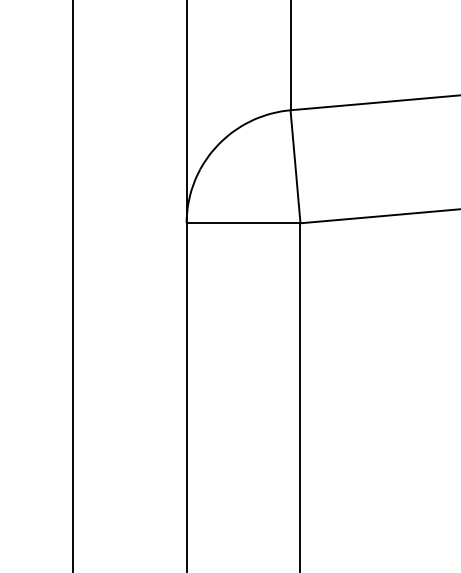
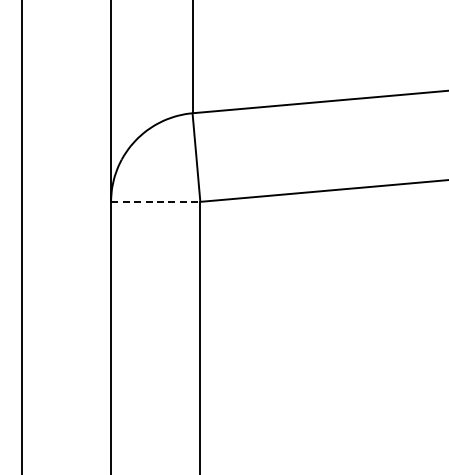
line: (243, 222) -> (155, 201), solid -> dashed

